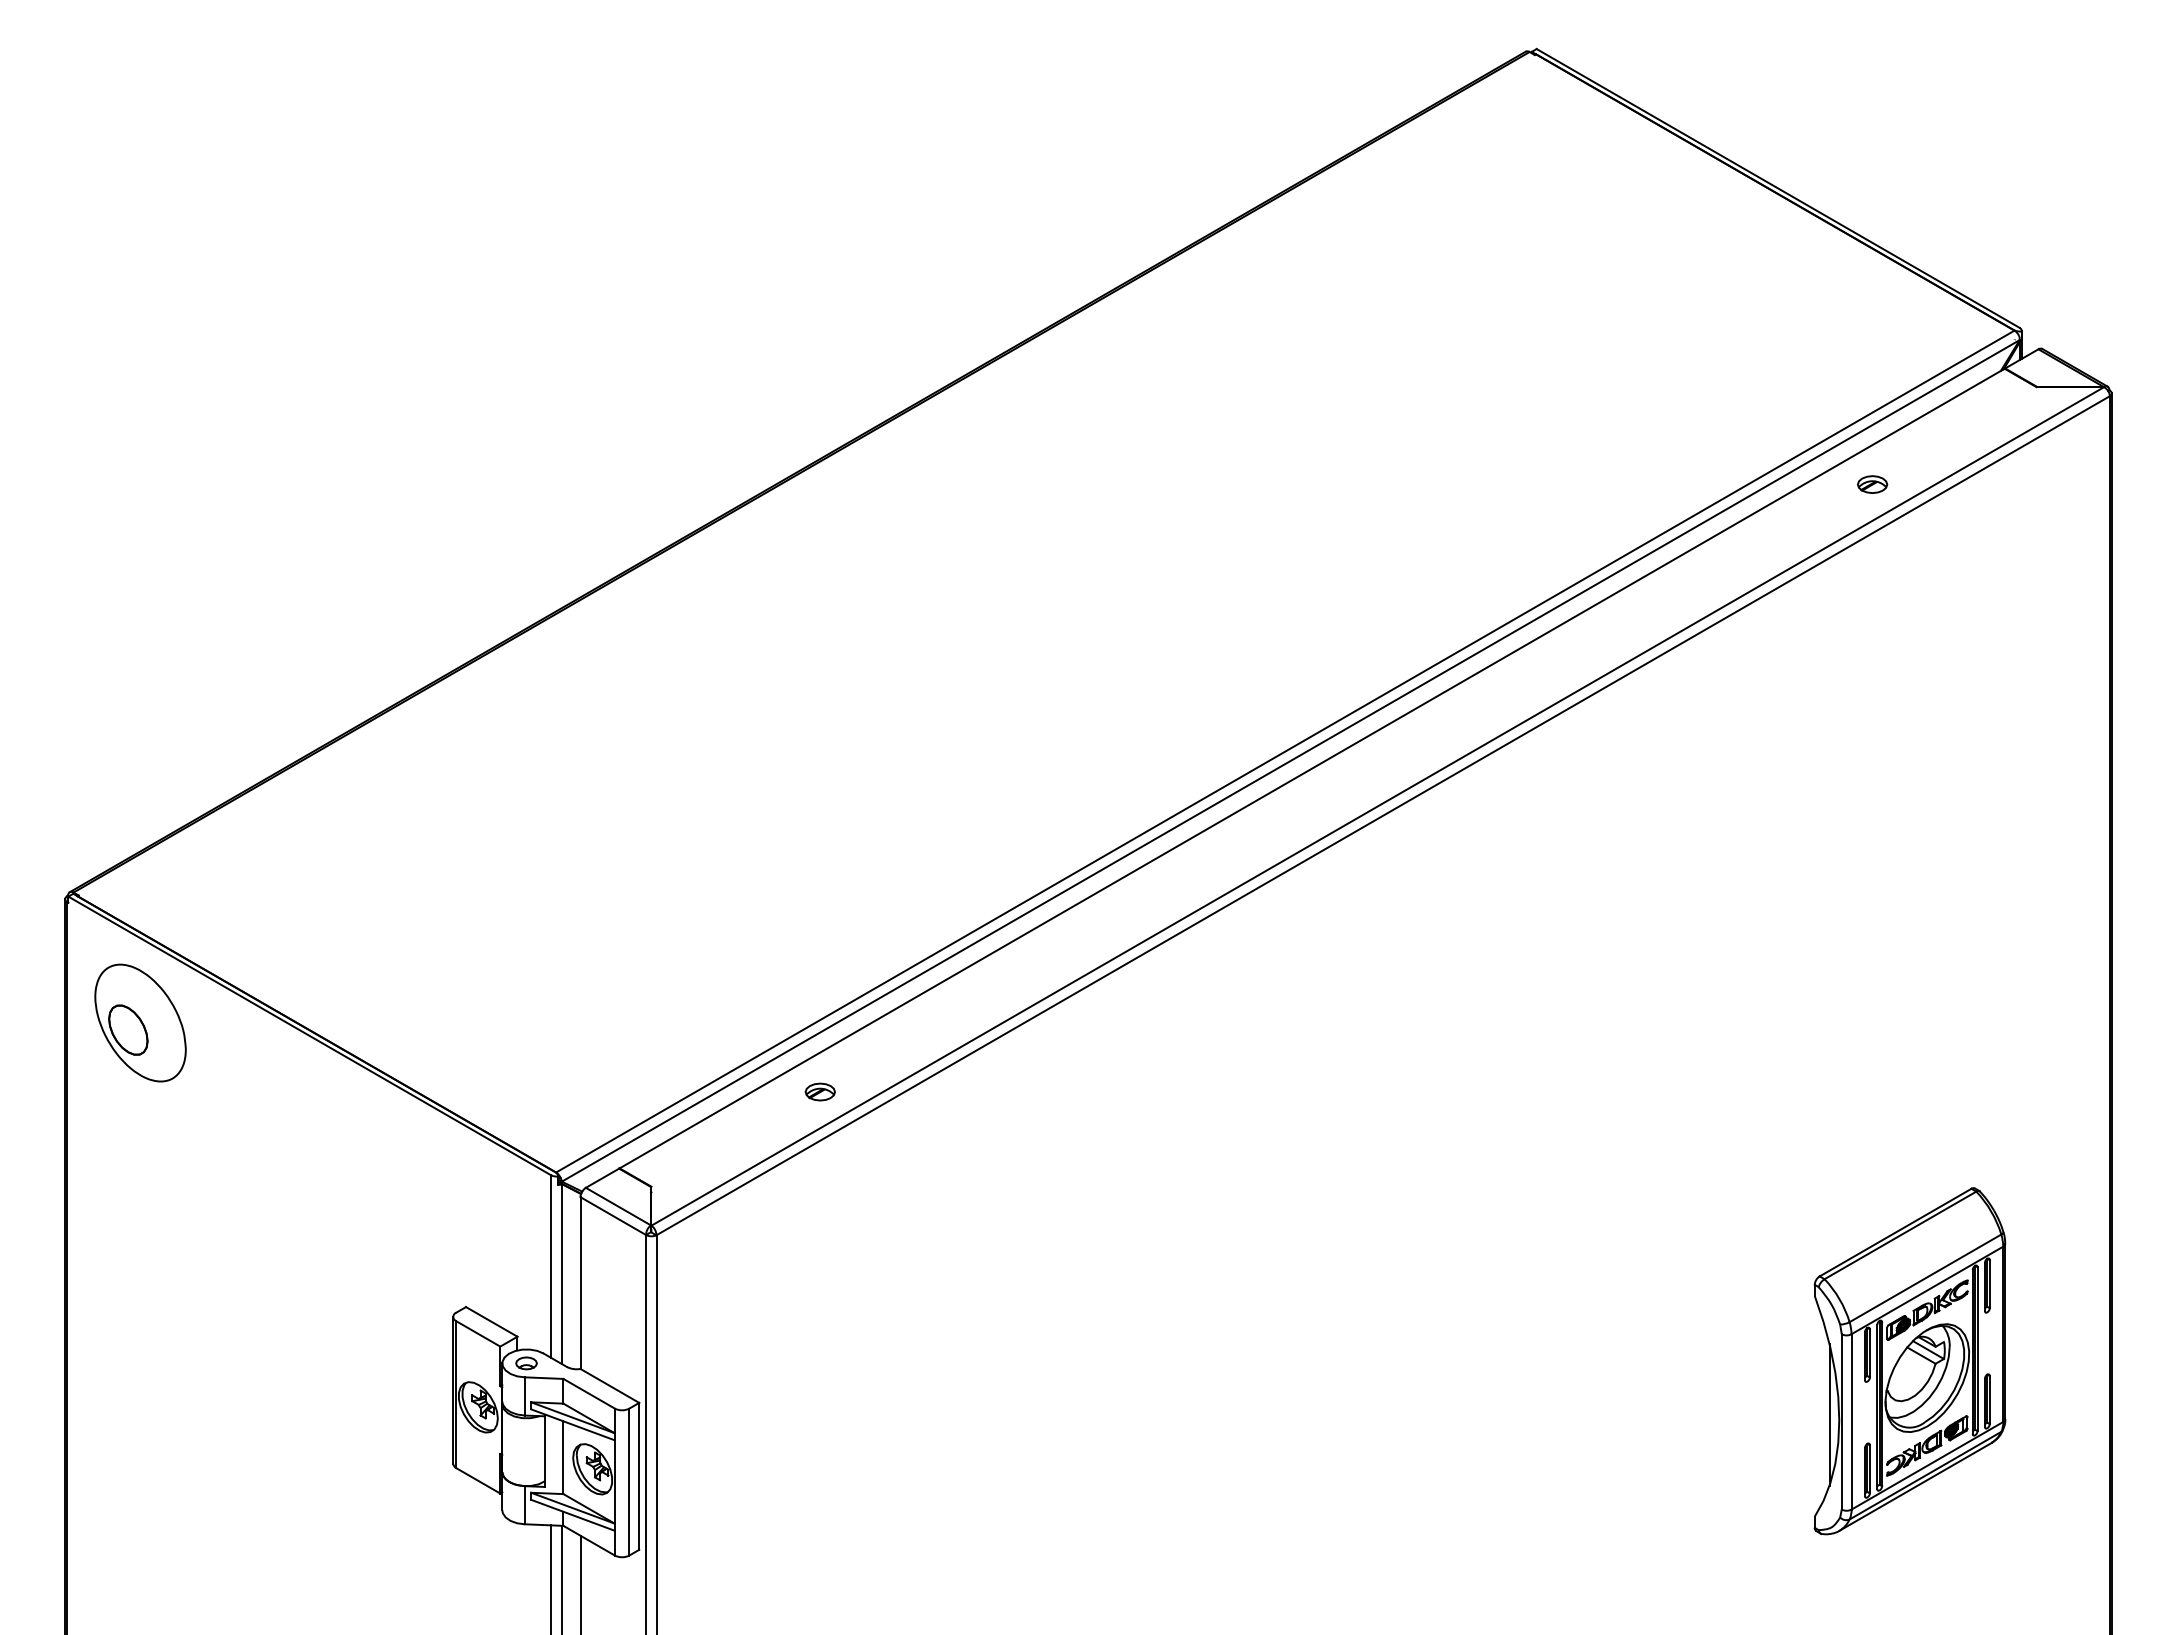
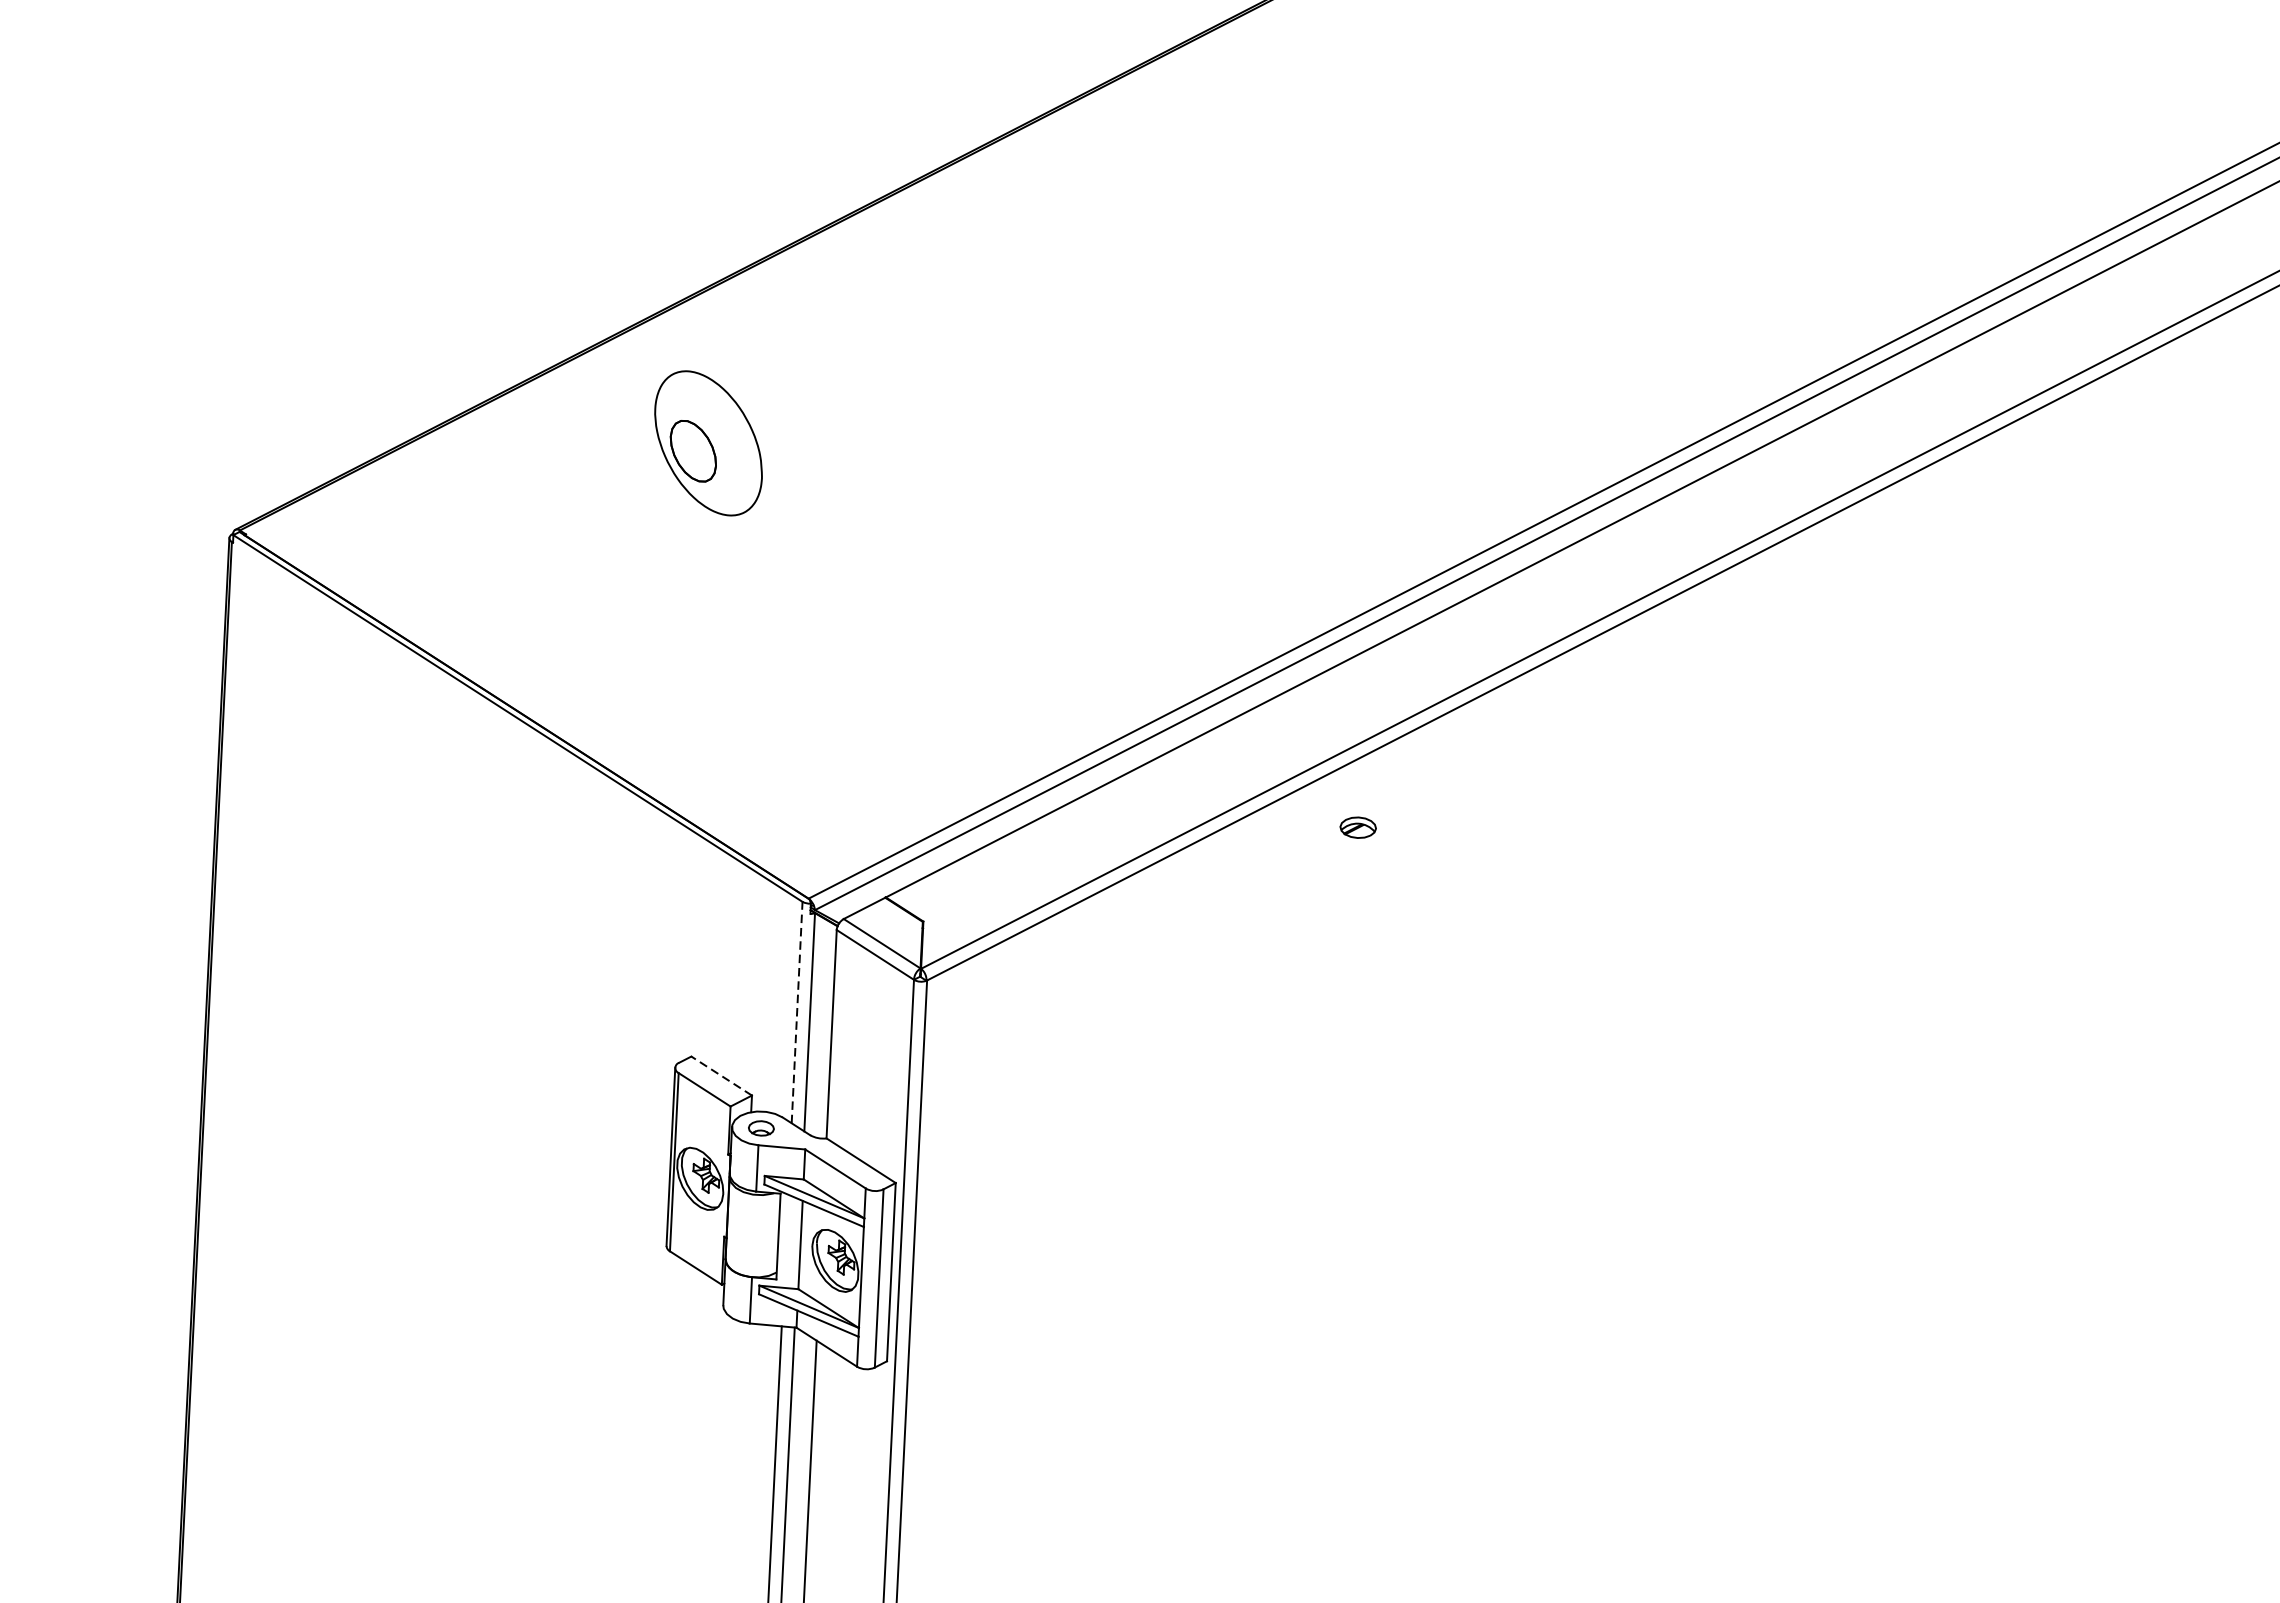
part: (140, 1022) -> (708, 442), moved
part: (819, 1091) -> (1357, 827), moved
line: (551, 1266) -> (797, 1012), solid -> dashed
line: (491, 1321) -> (721, 1075), solid -> dashed

